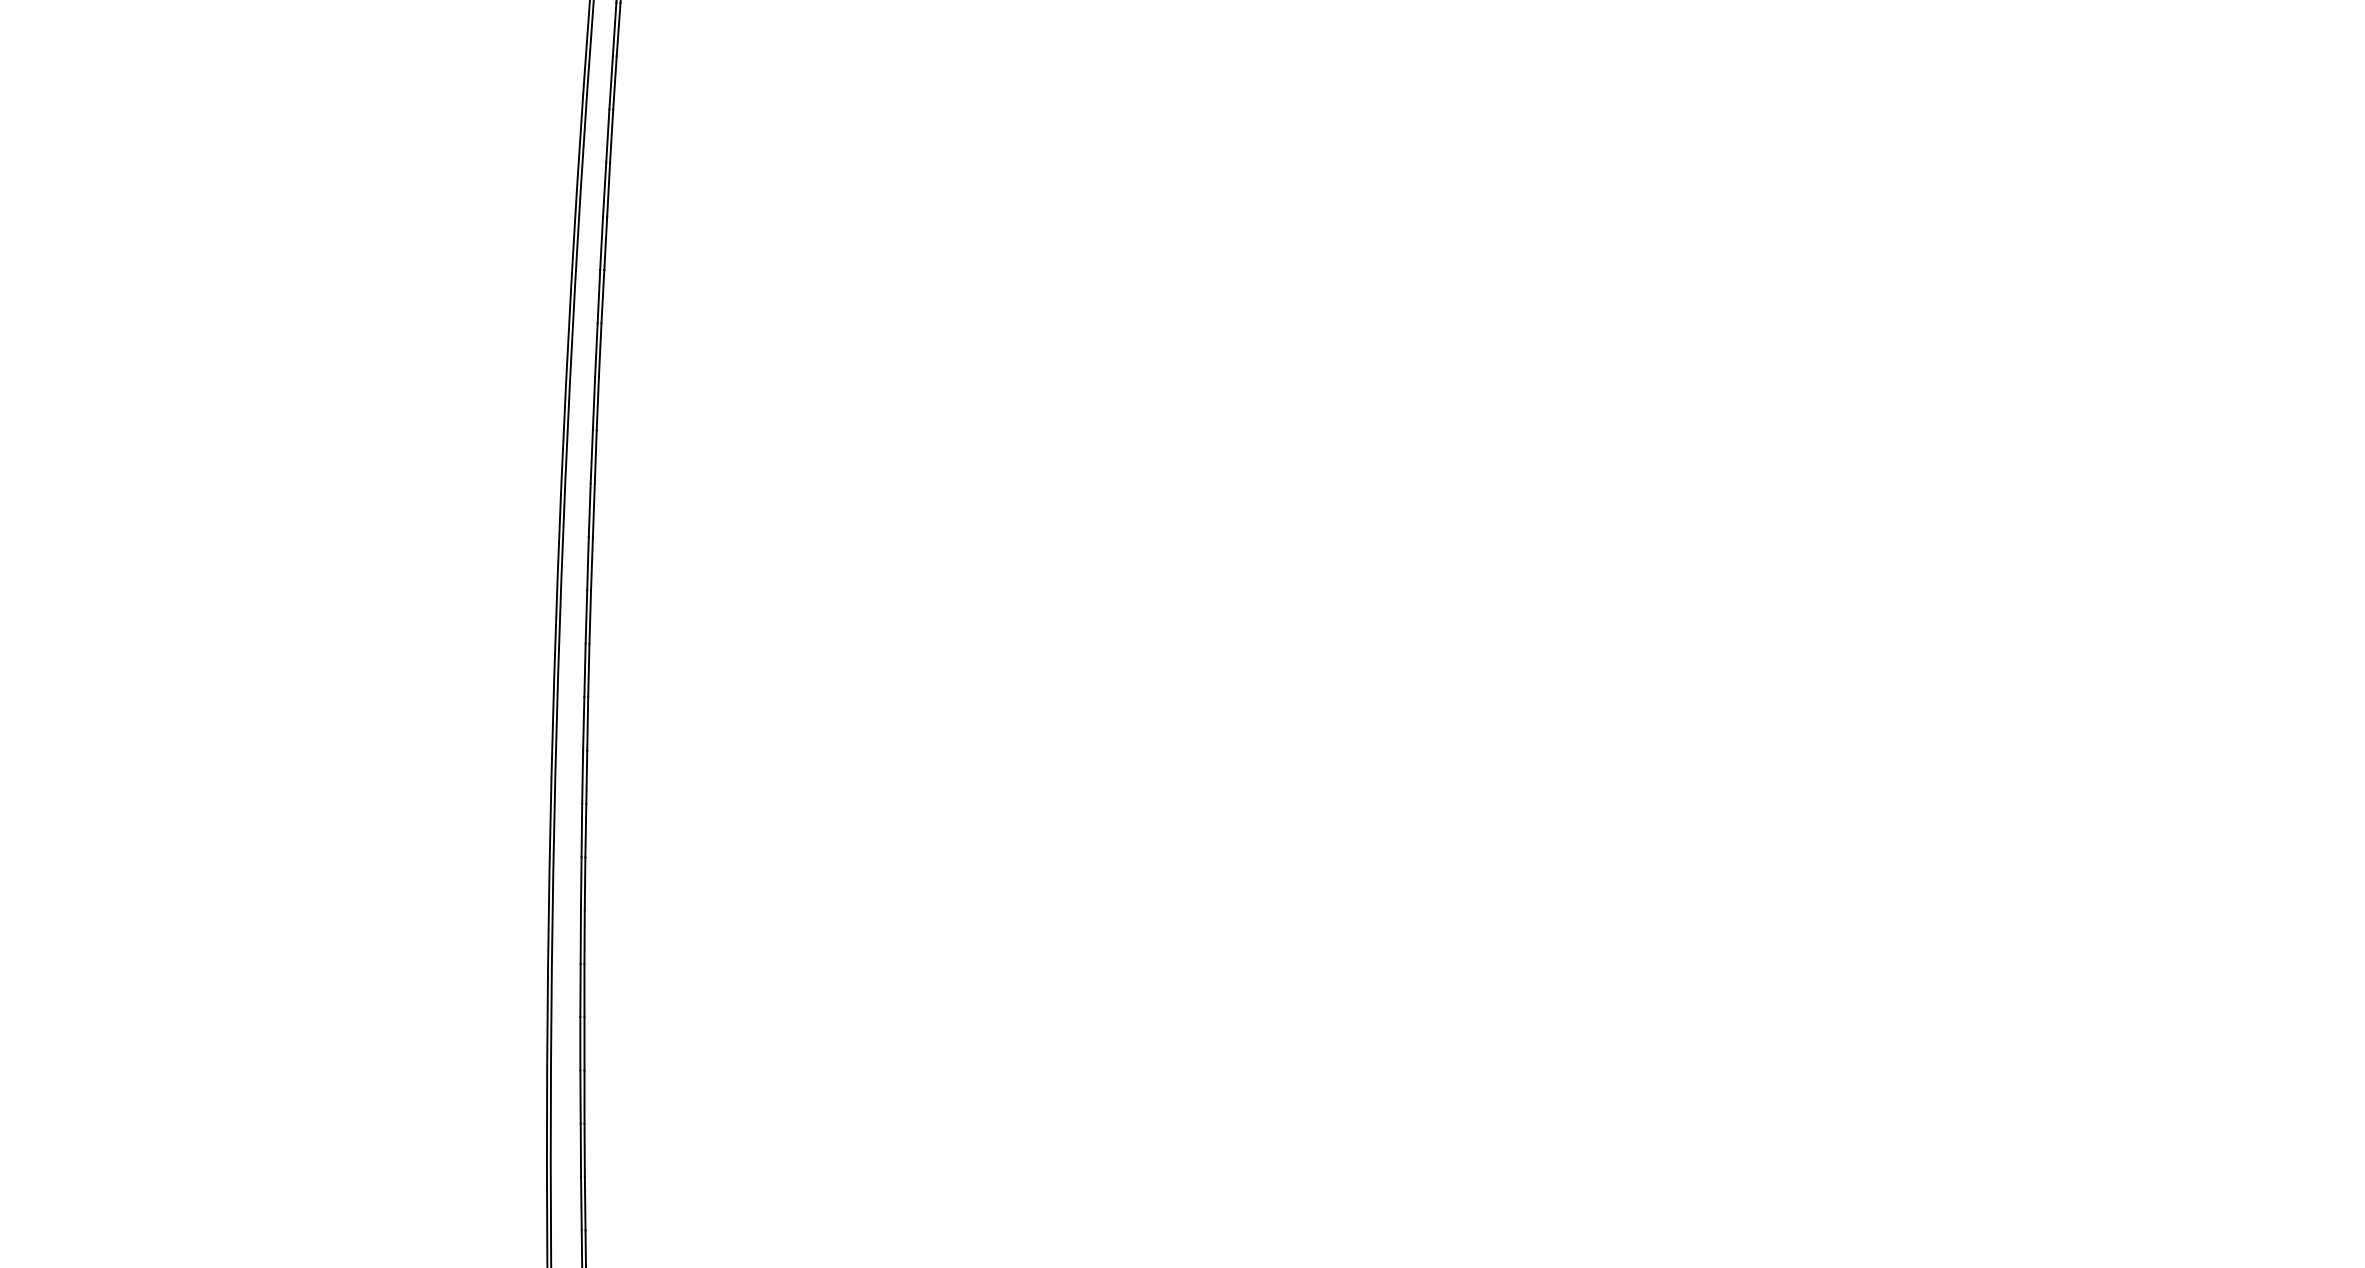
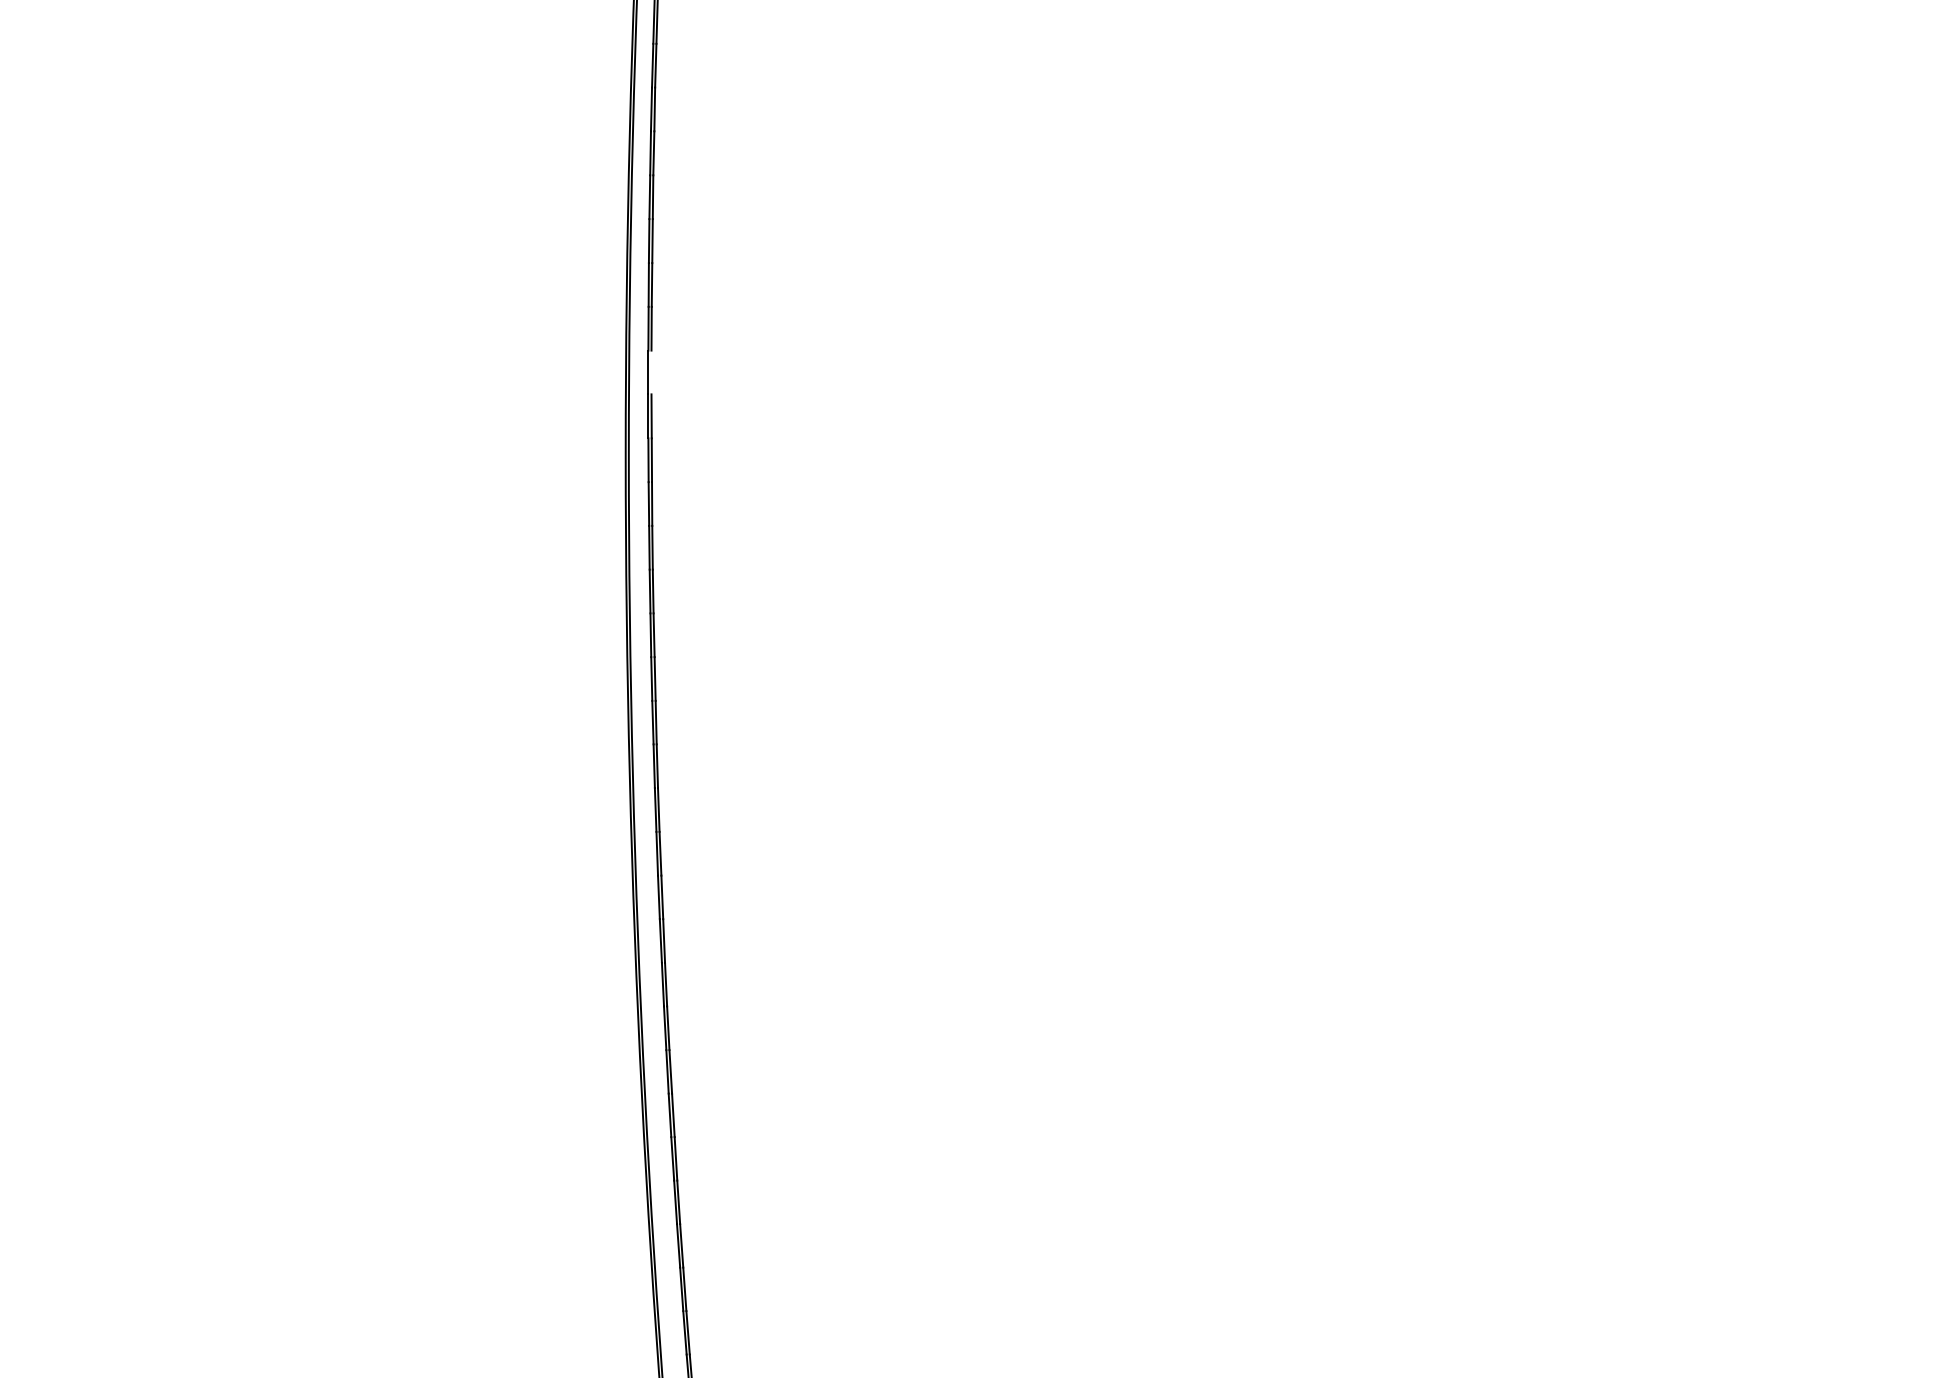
line: (611, 136) -> (651, 372), removed

